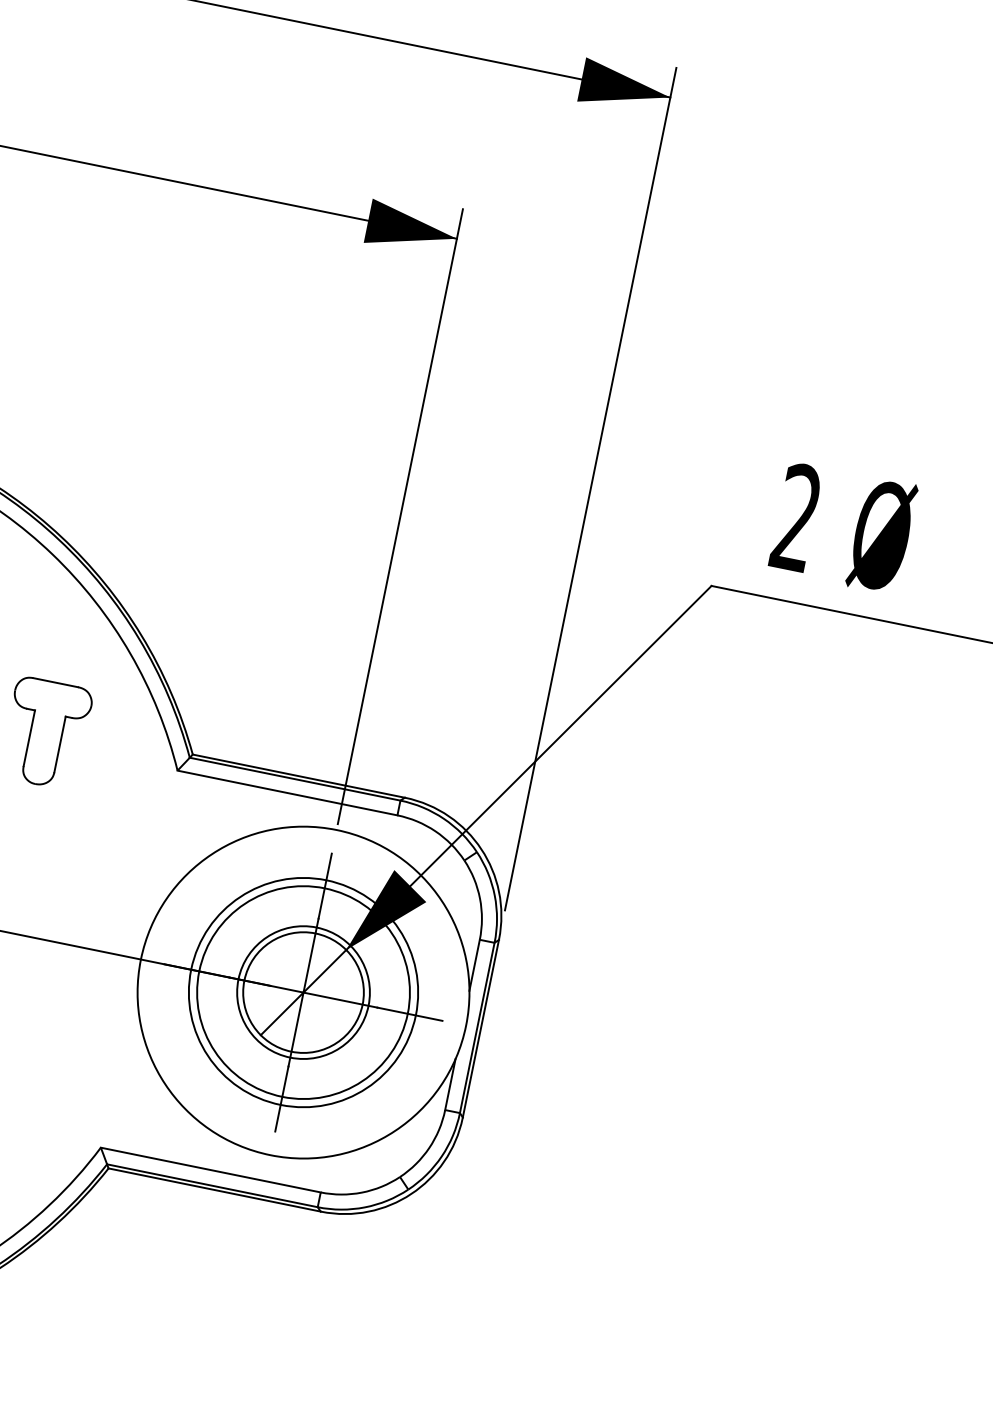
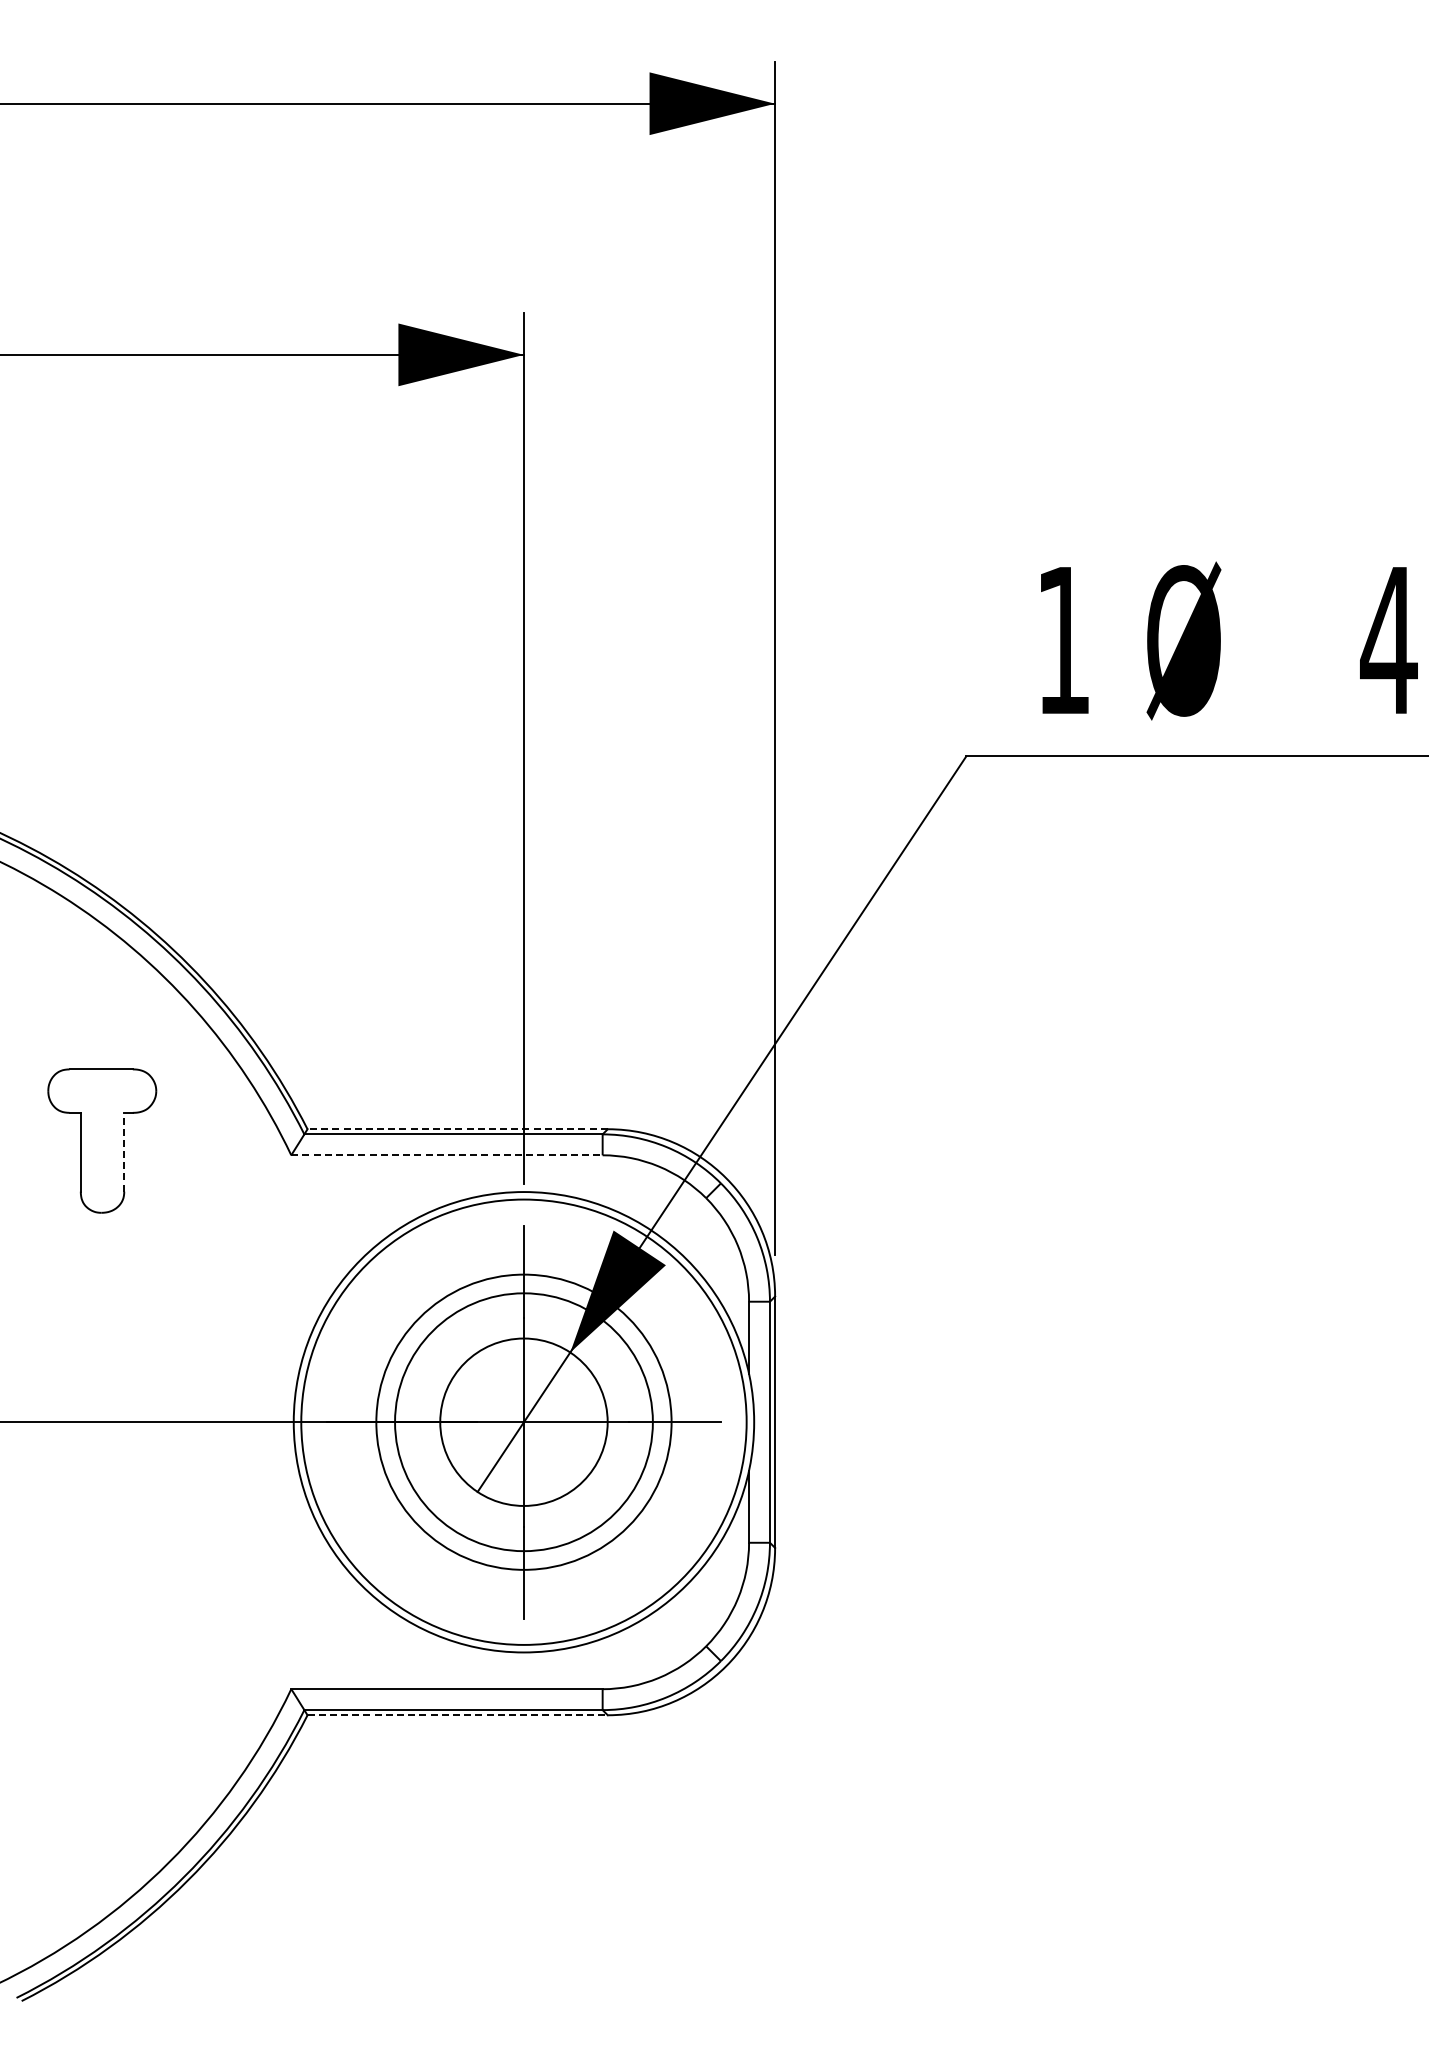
text: (796, 516) -> (1062, 638), 2 -> 1
line: (60, 743) -> (124, 1151), solid -> dashed
line: (298, 776) -> (457, 1129), solid -> dashed
line: (287, 793) -> (446, 1155), solid -> dashed
circle: (303, 992) -> (523, 1422), size x1.4
circle: (303, 992) -> (523, 1422), size x1.4
line: (215, 1190) -> (458, 1715), solid -> dashed

